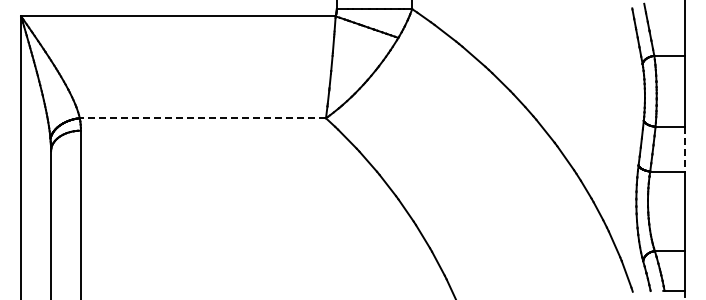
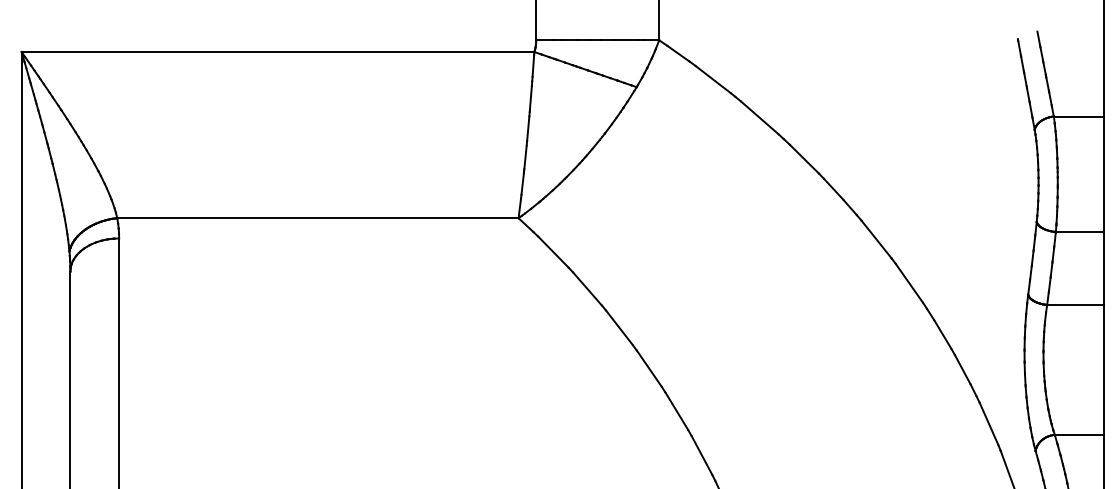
line: (202, 118) -> (317, 218), dashed -> solid
line: (684, 149) -> (1103, 269), dashed -> solid

